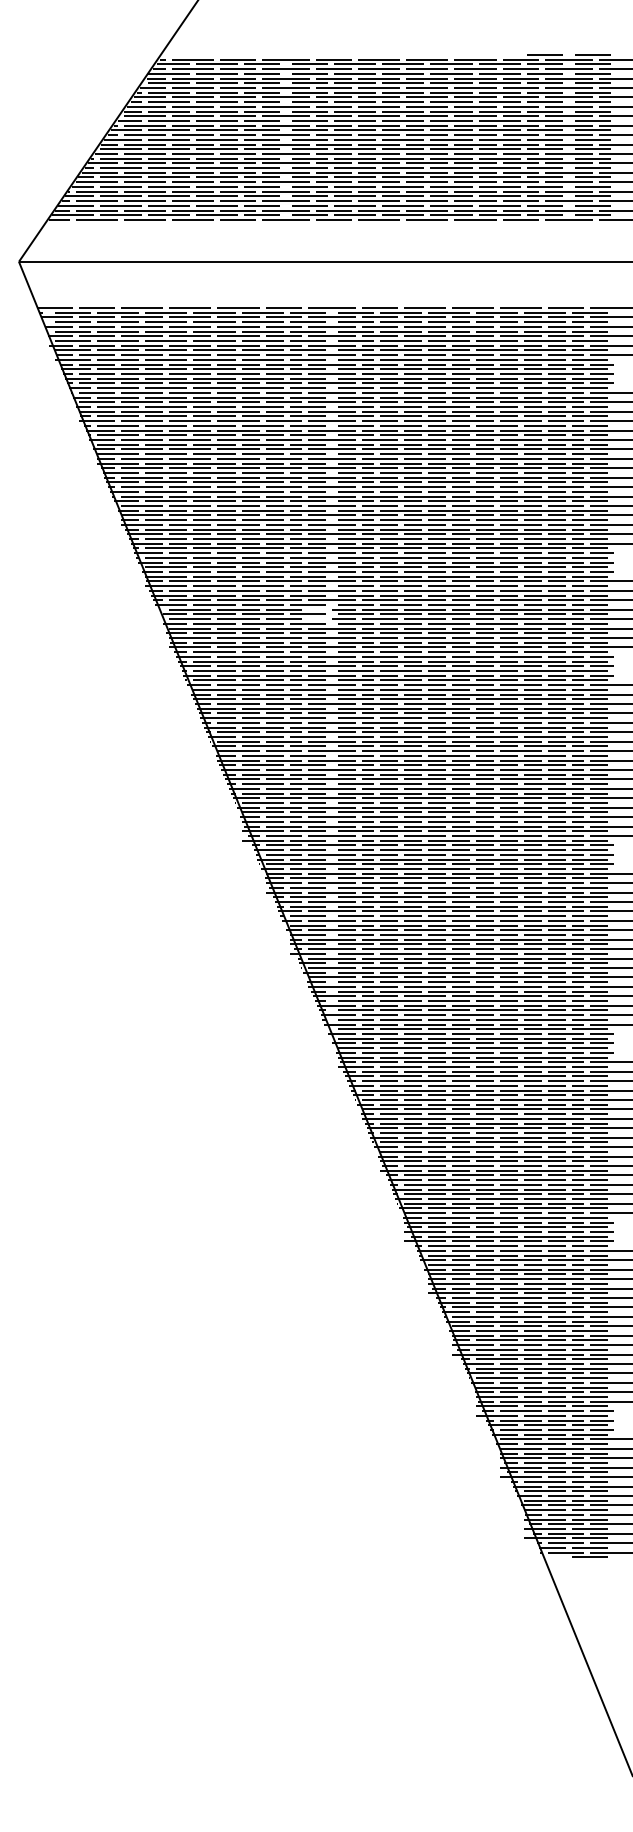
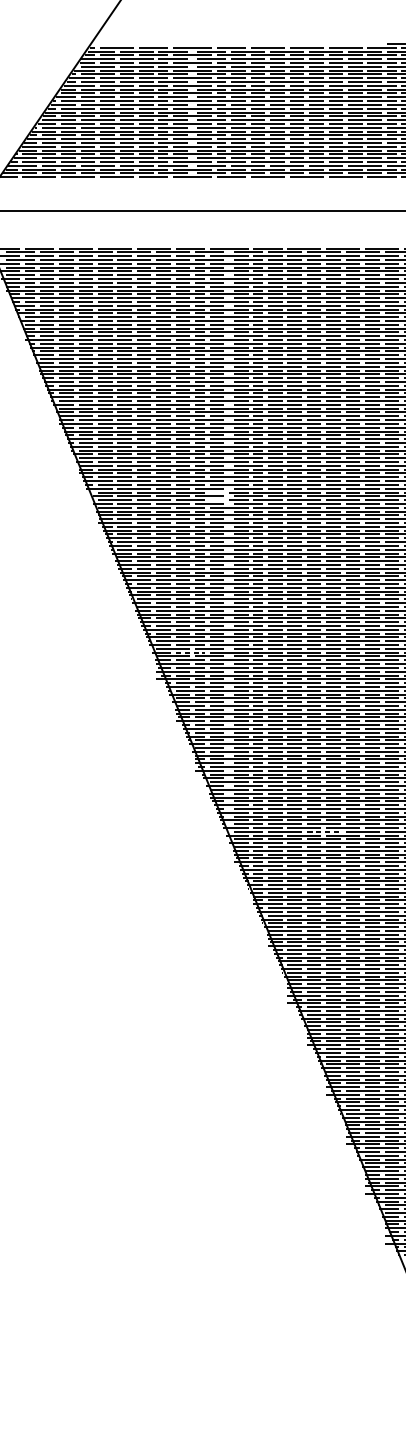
line: (284, 807) -> (191, 652), solid -> dashed
line: (449, 1029) -> (324, 832), solid -> dashed

